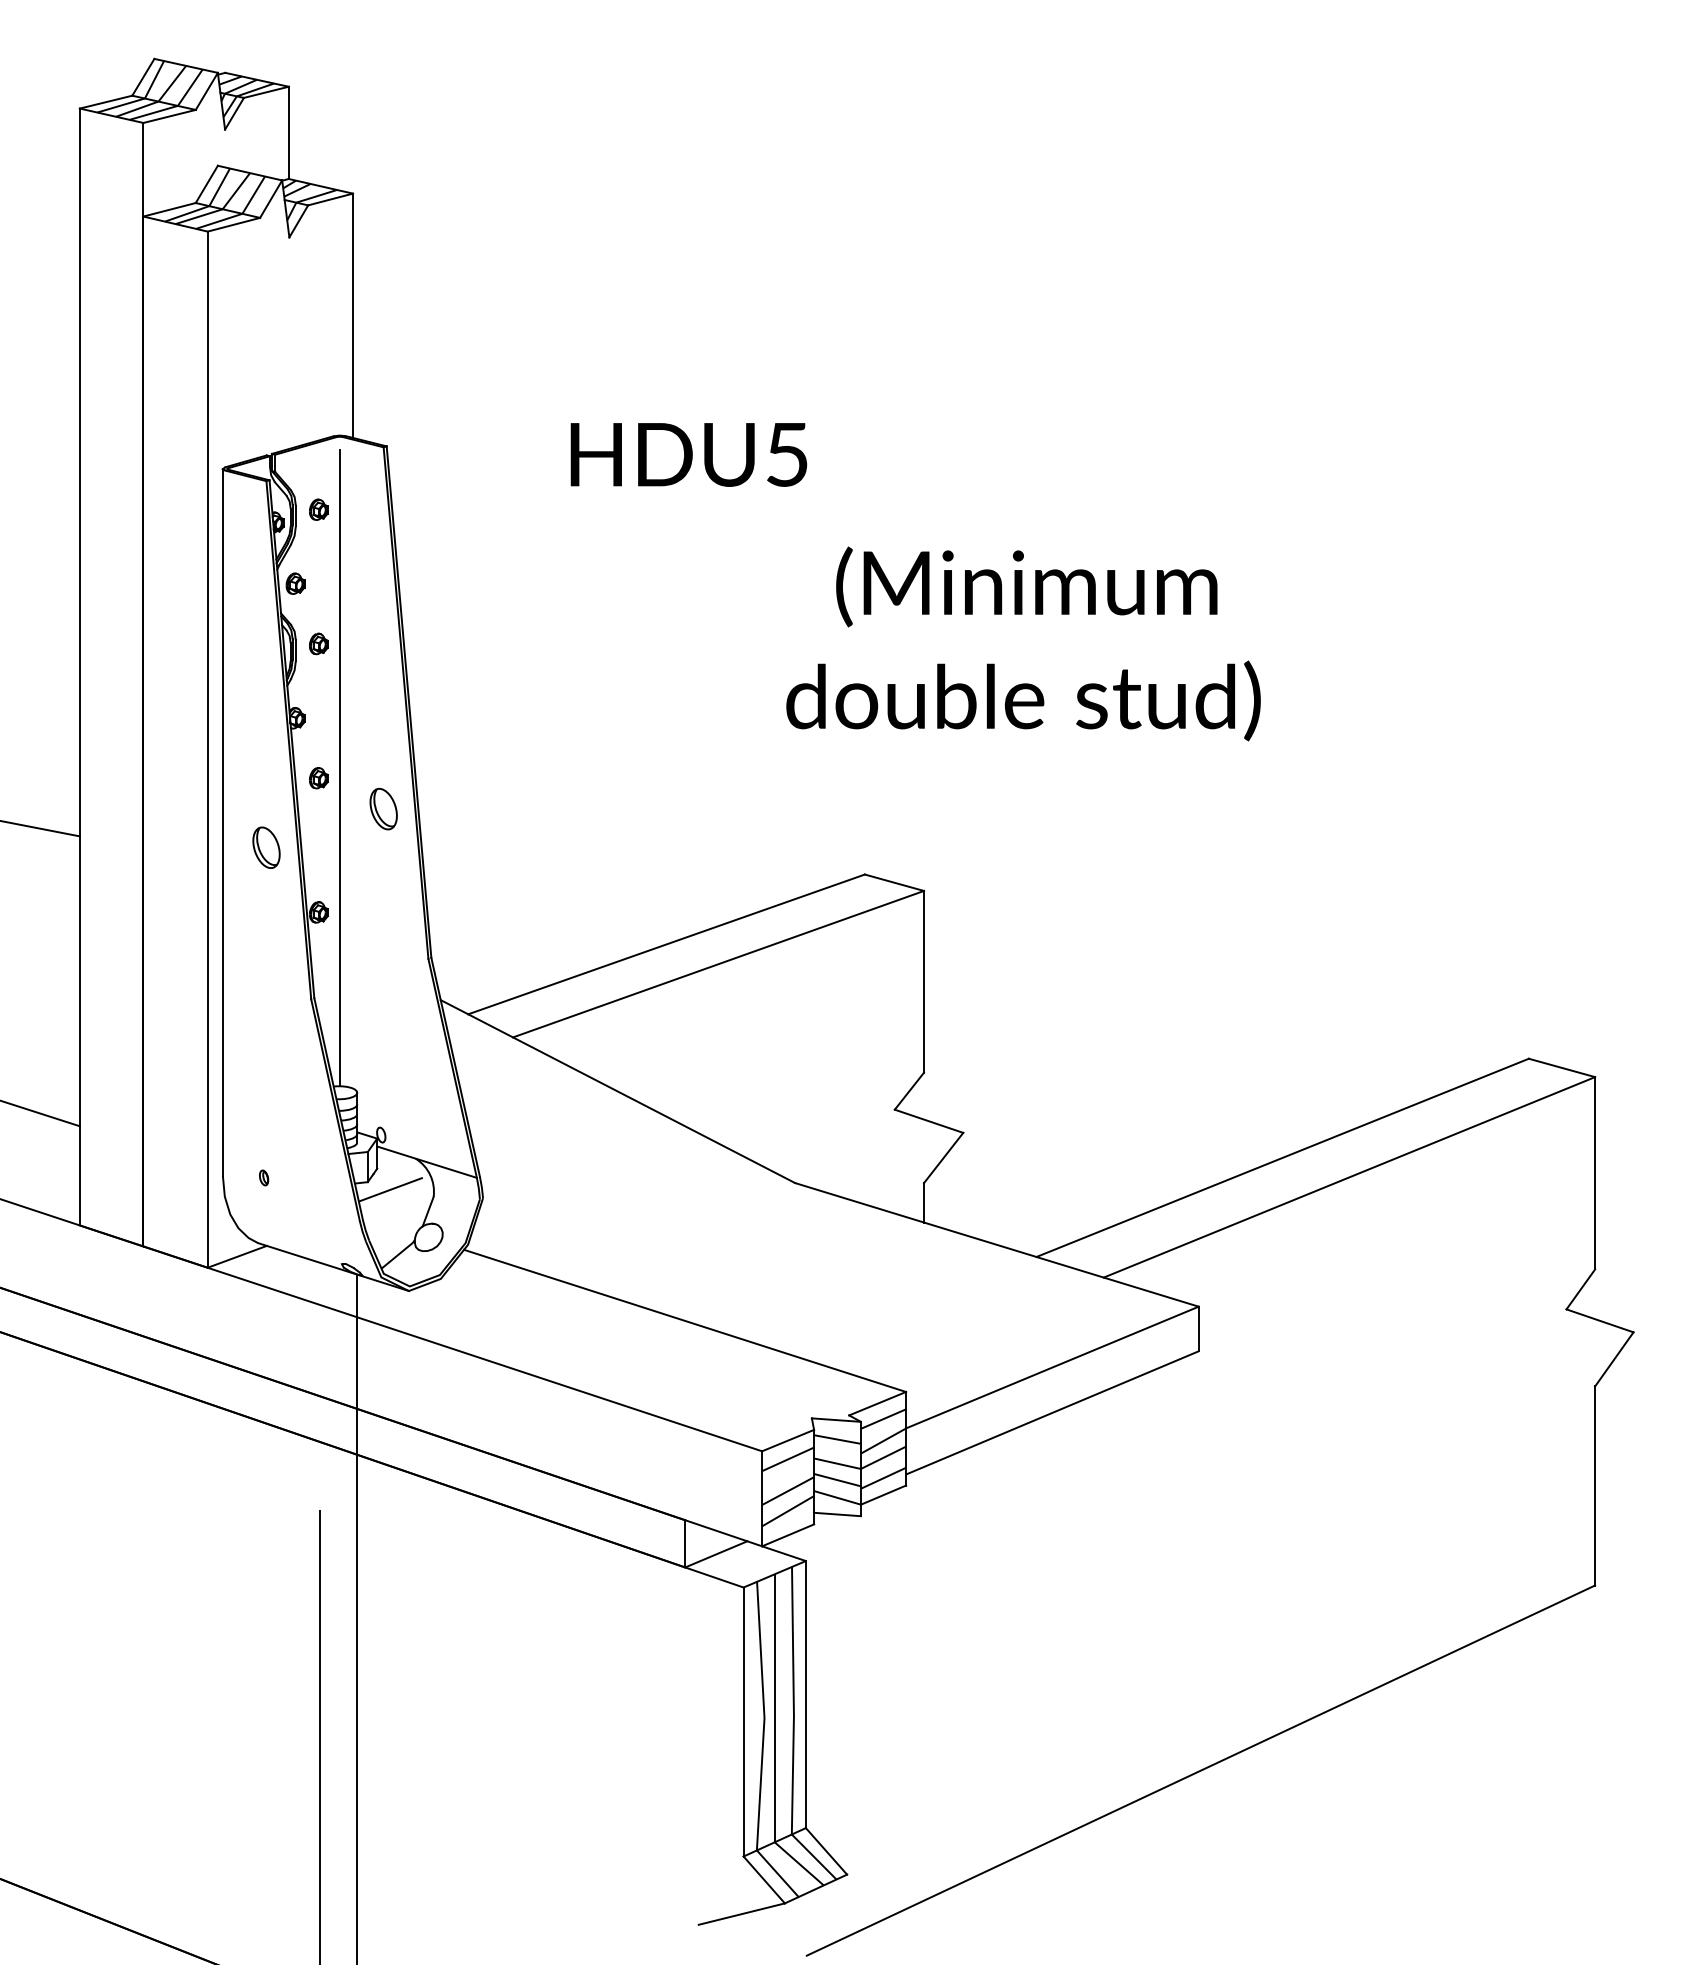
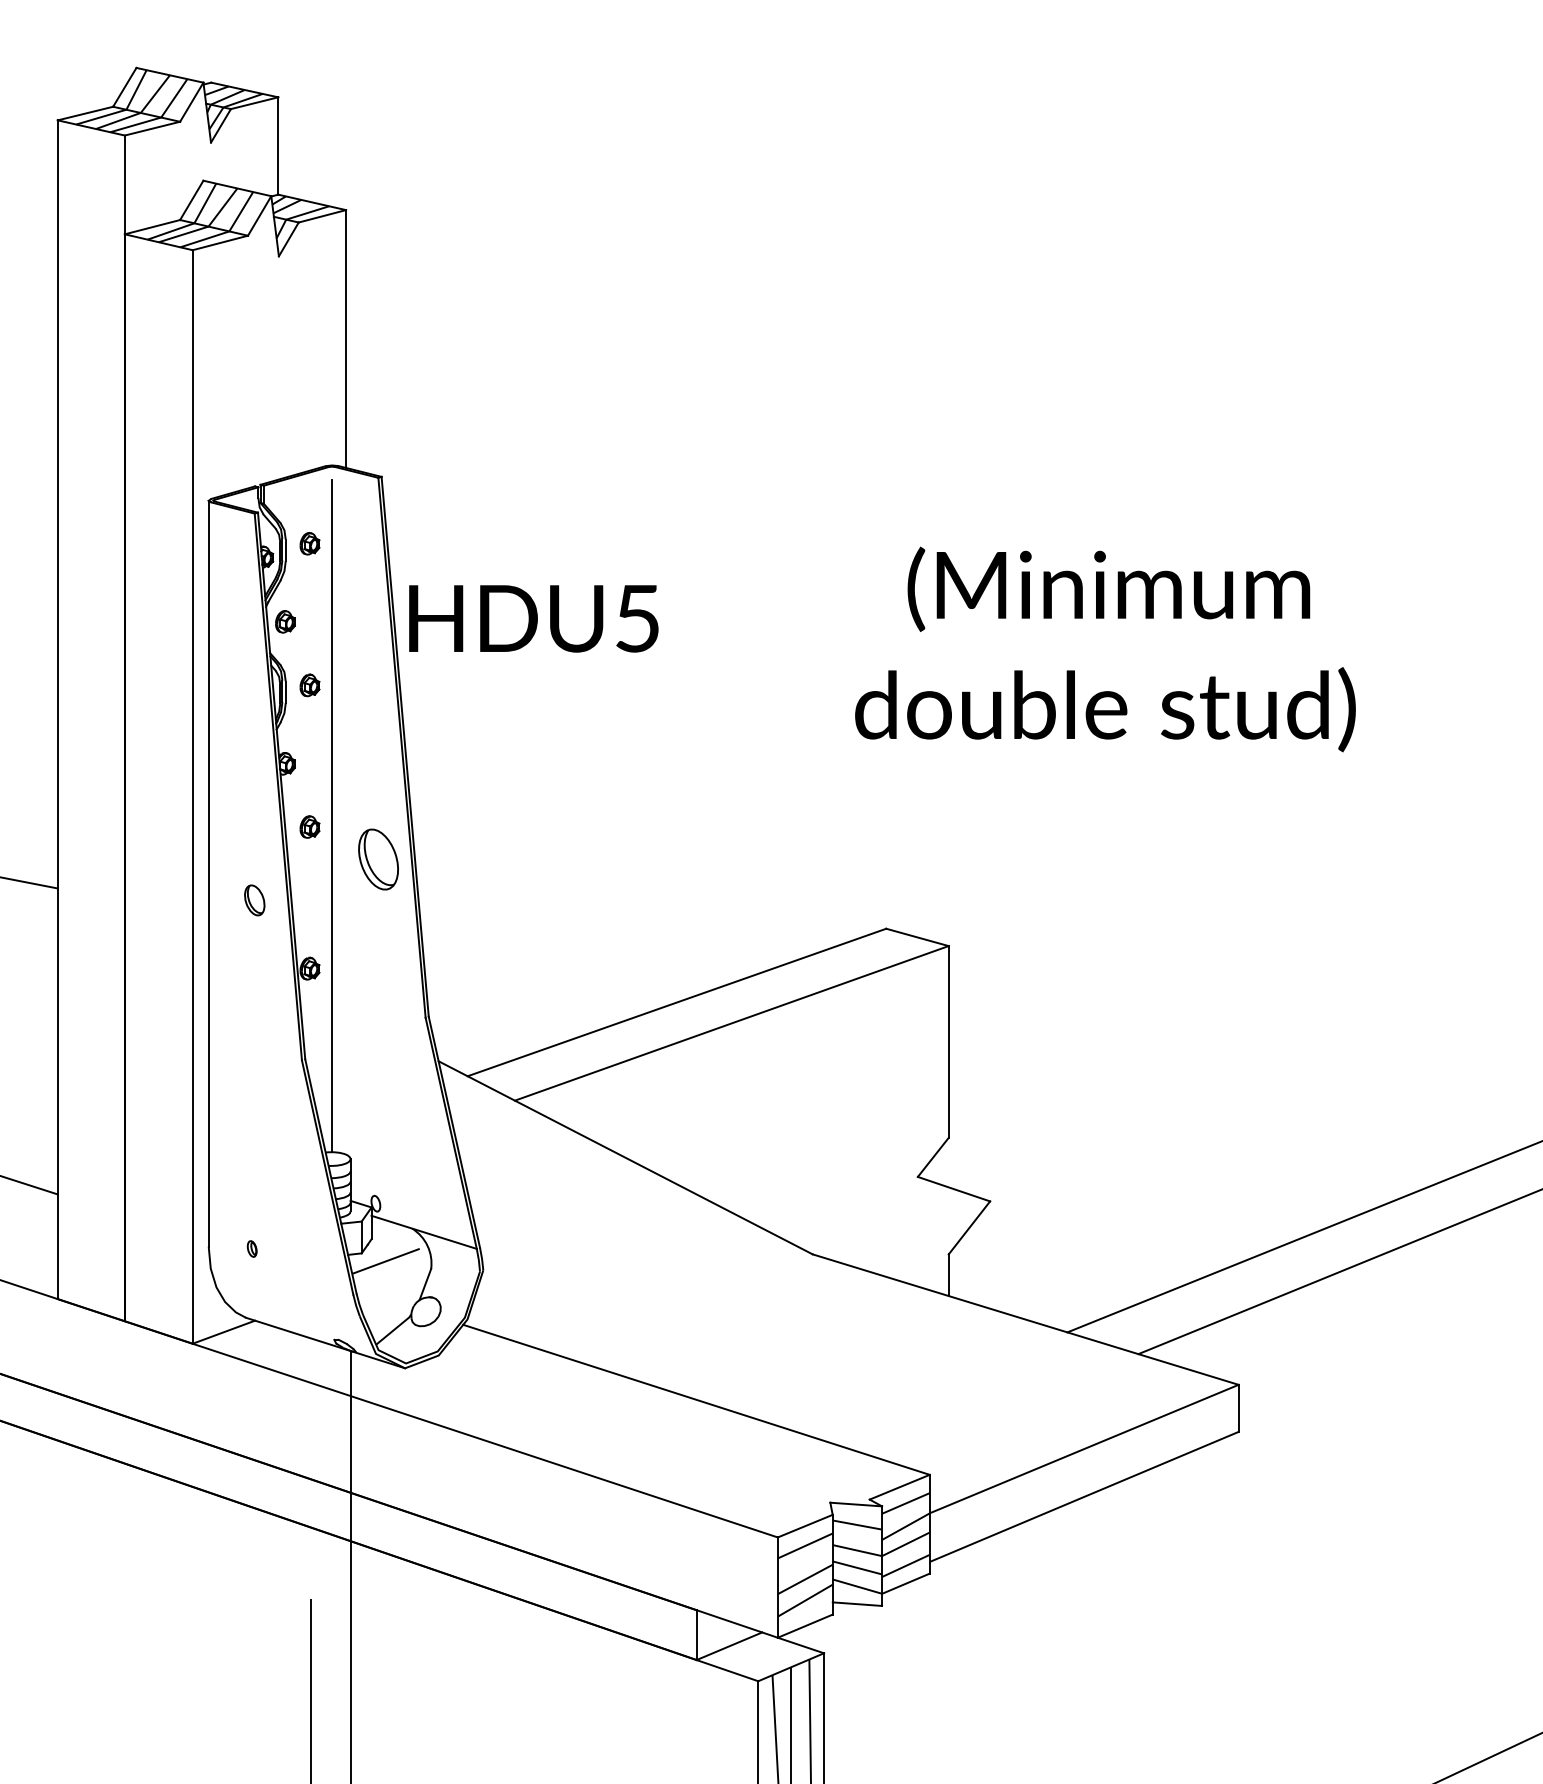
text: (688, 454) -> (533, 618), moved
text: (1023, 643) -> (1105, 649), moved
part: (383, 809) -> (378, 860), size x1.4
part: (266, 847) -> (254, 900), size x0.7

